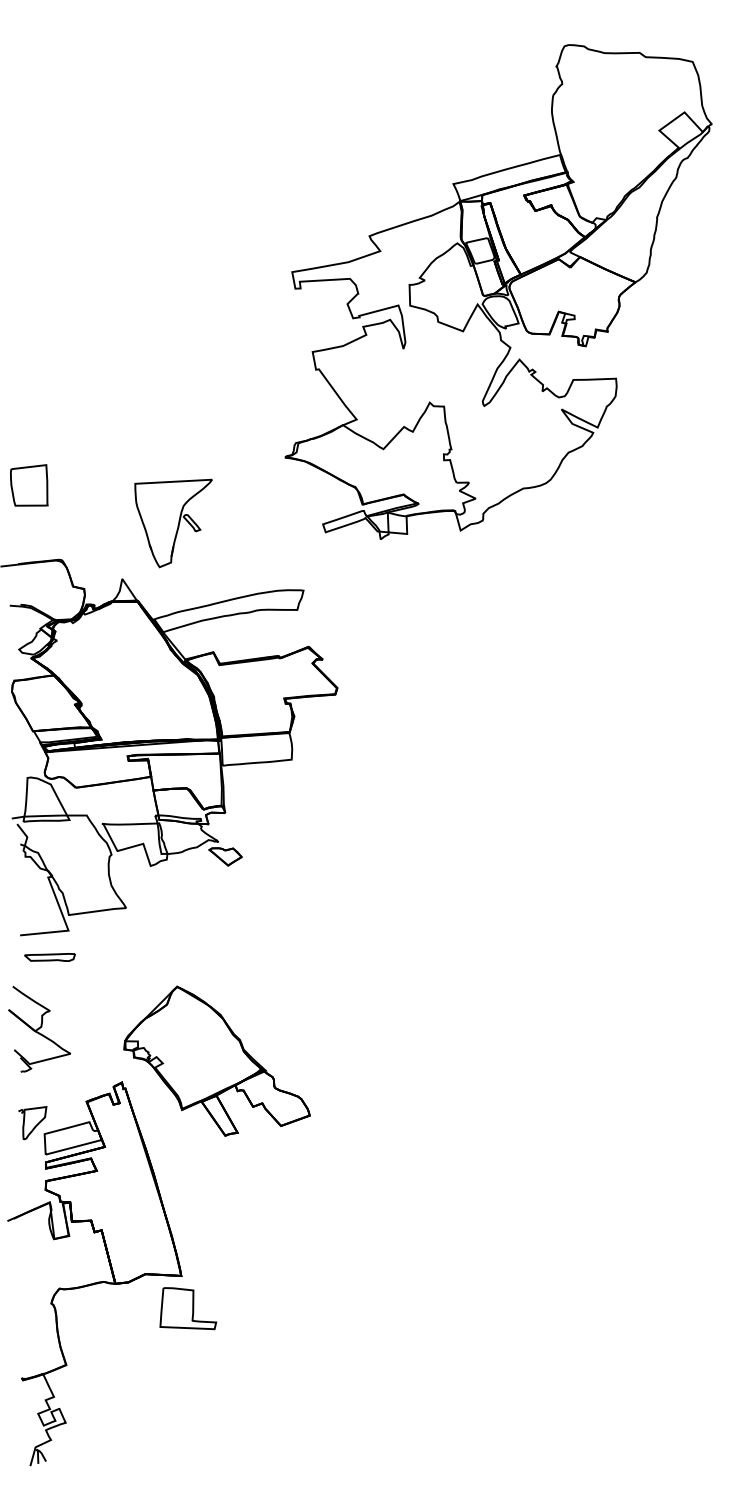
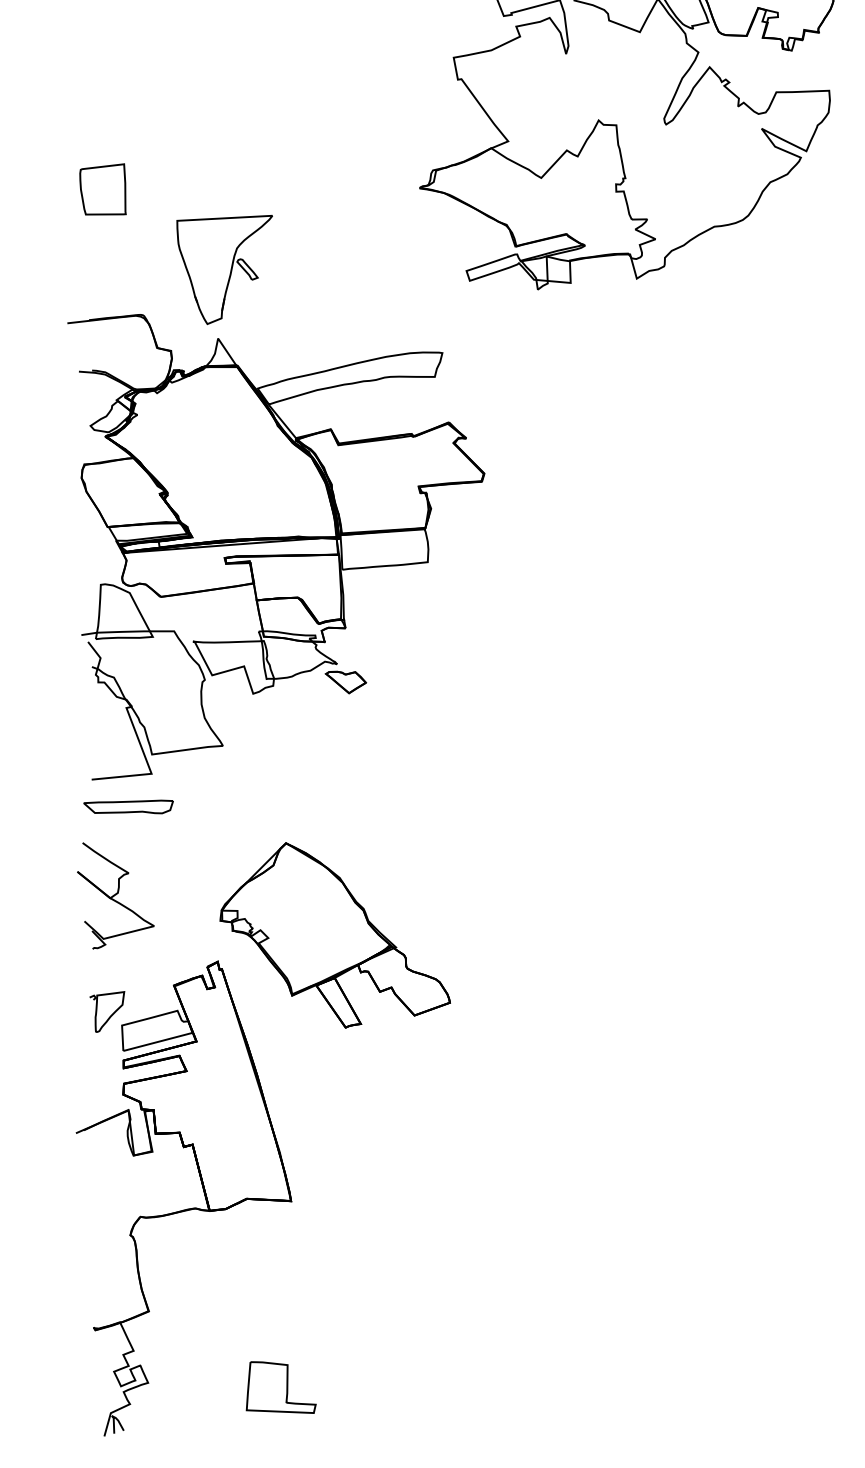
part: (29, 485) -> (103, 189), moved
part: (173, 523) -> (224, 269), moved
part: (49, 957) -> (128, 807), size x1.43
part: (188, 1308) -> (281, 1387), moved

